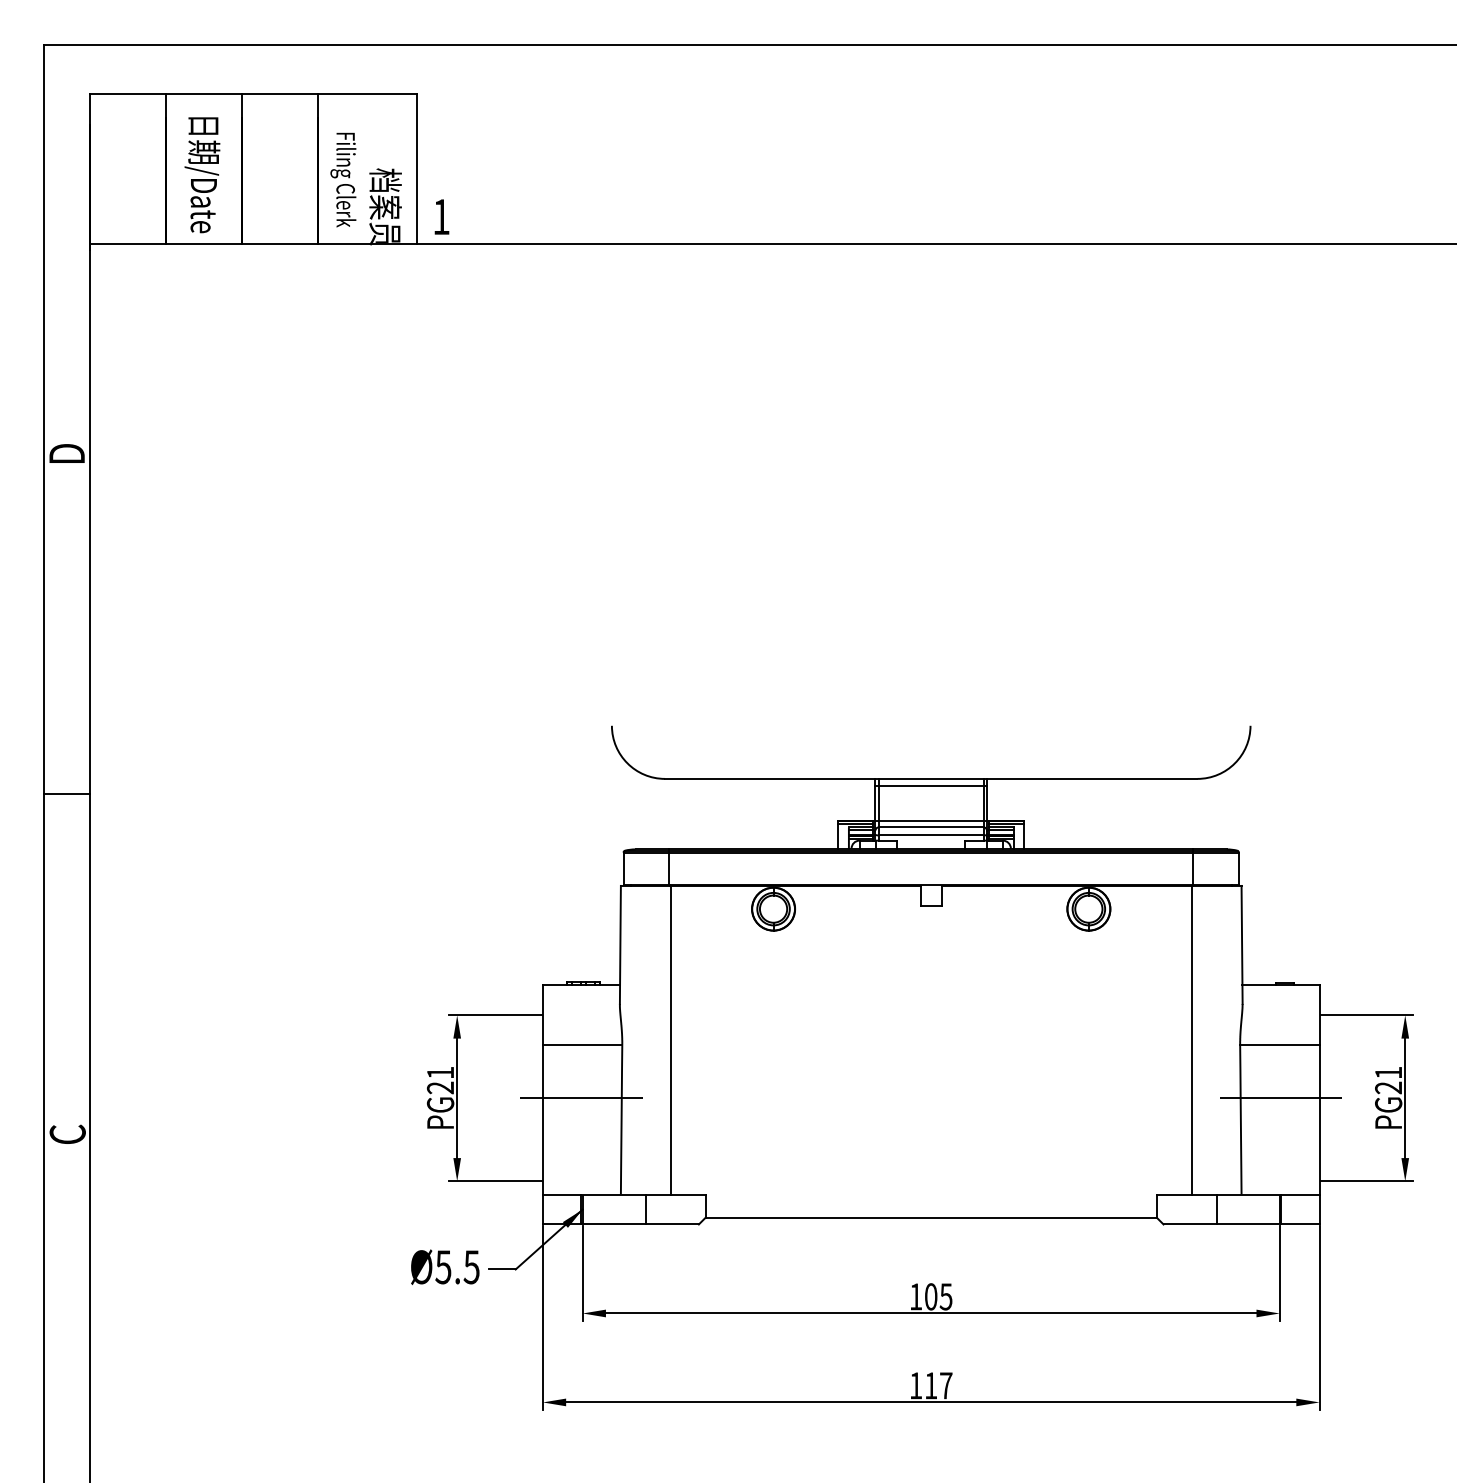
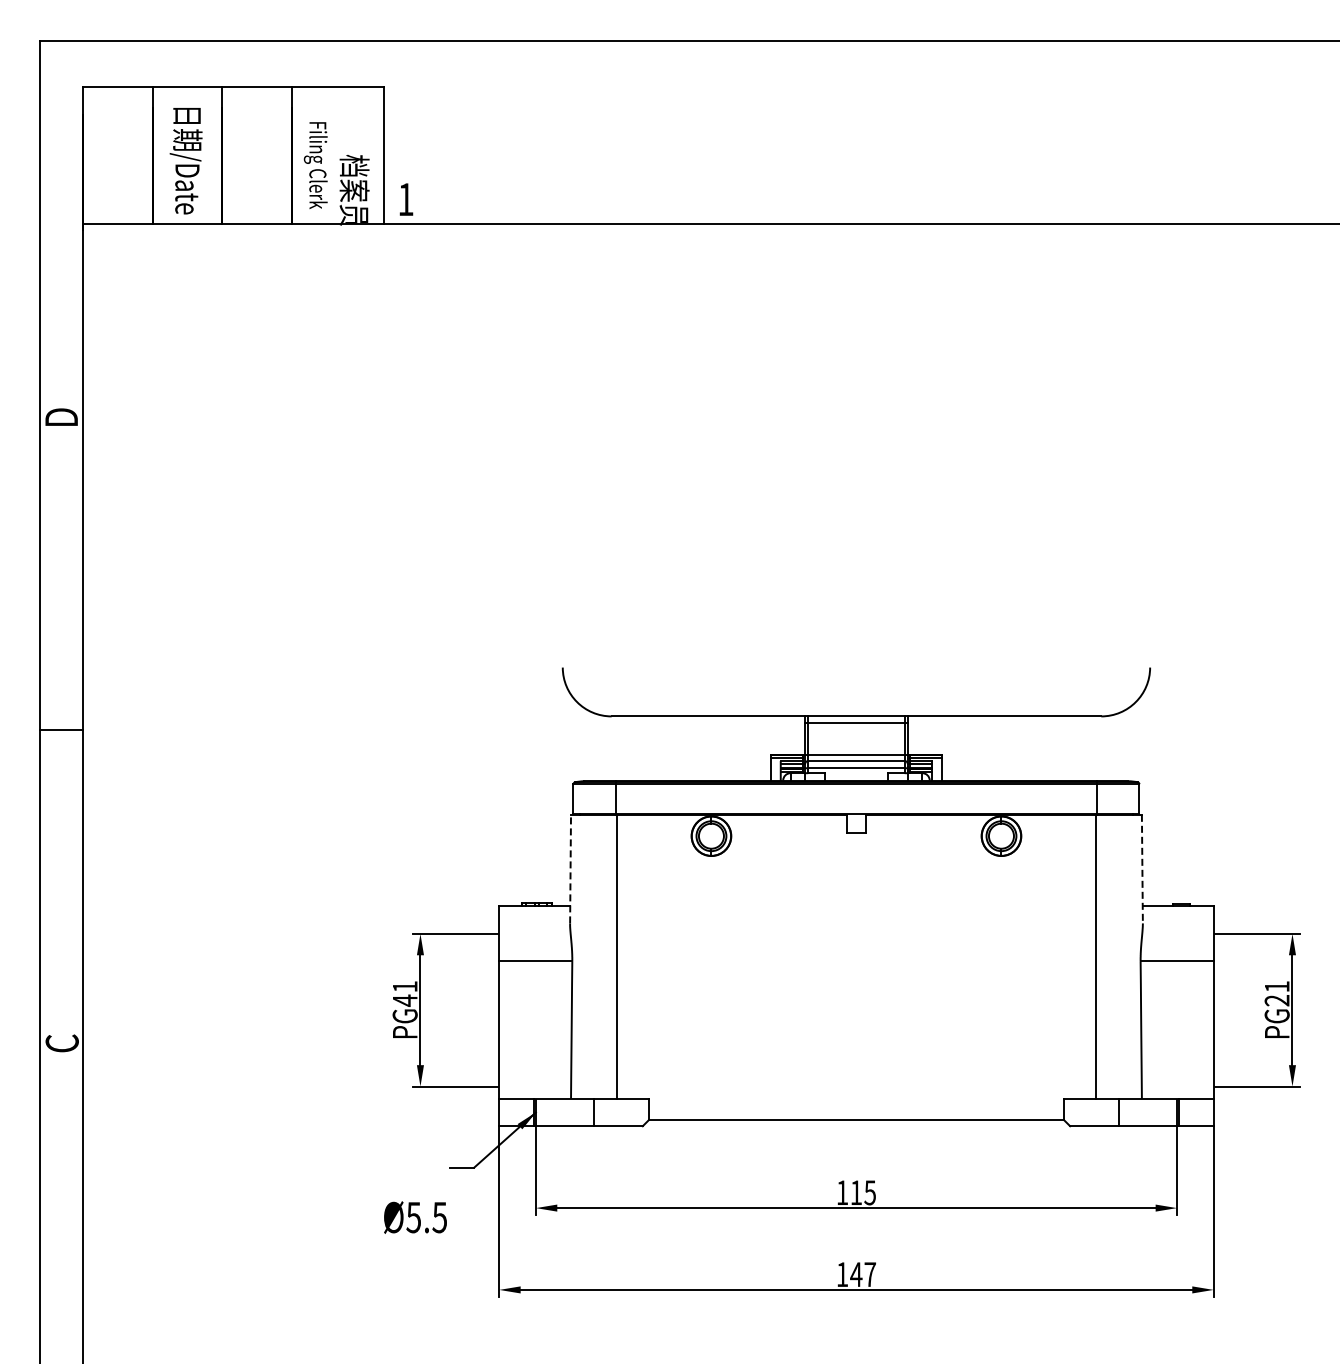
line: (620, 944) -> (570, 868), solid -> dashed
line: (1242, 945) -> (1142, 869), solid -> dashed
text: (439, 1087) -> (404, 1000), PG21 -> PG41
line: (581, 1098) -> (534, 1010), removed
line: (1280, 1098) -> (1177, 1010), removed
text: (445, 1267) -> (415, 1217), moved
text: (931, 1296) -> (856, 1192), 105 -> 115
text: (931, 1385) -> (856, 1274), 117 -> 147

